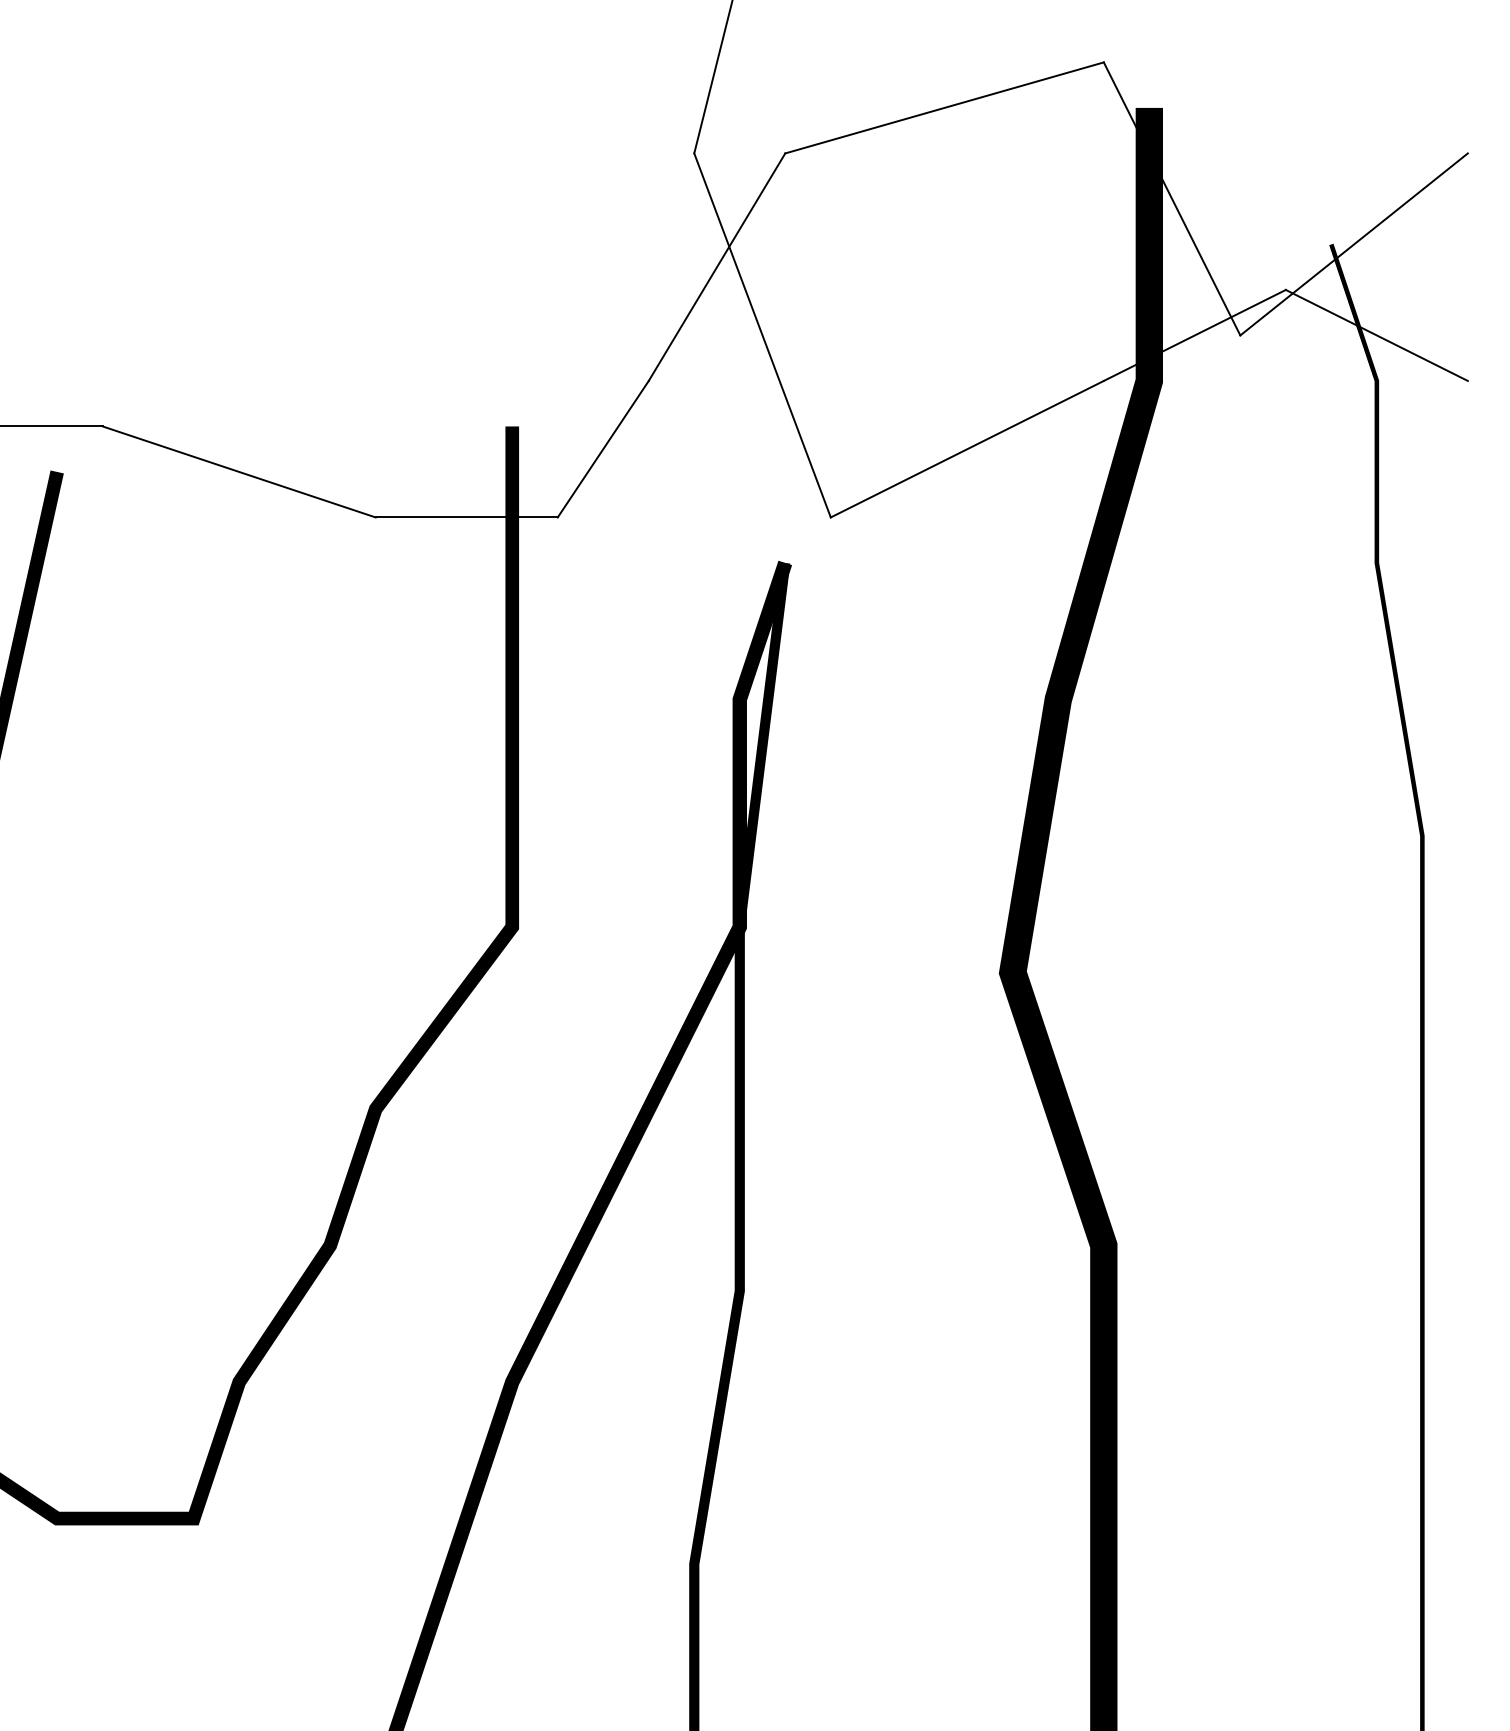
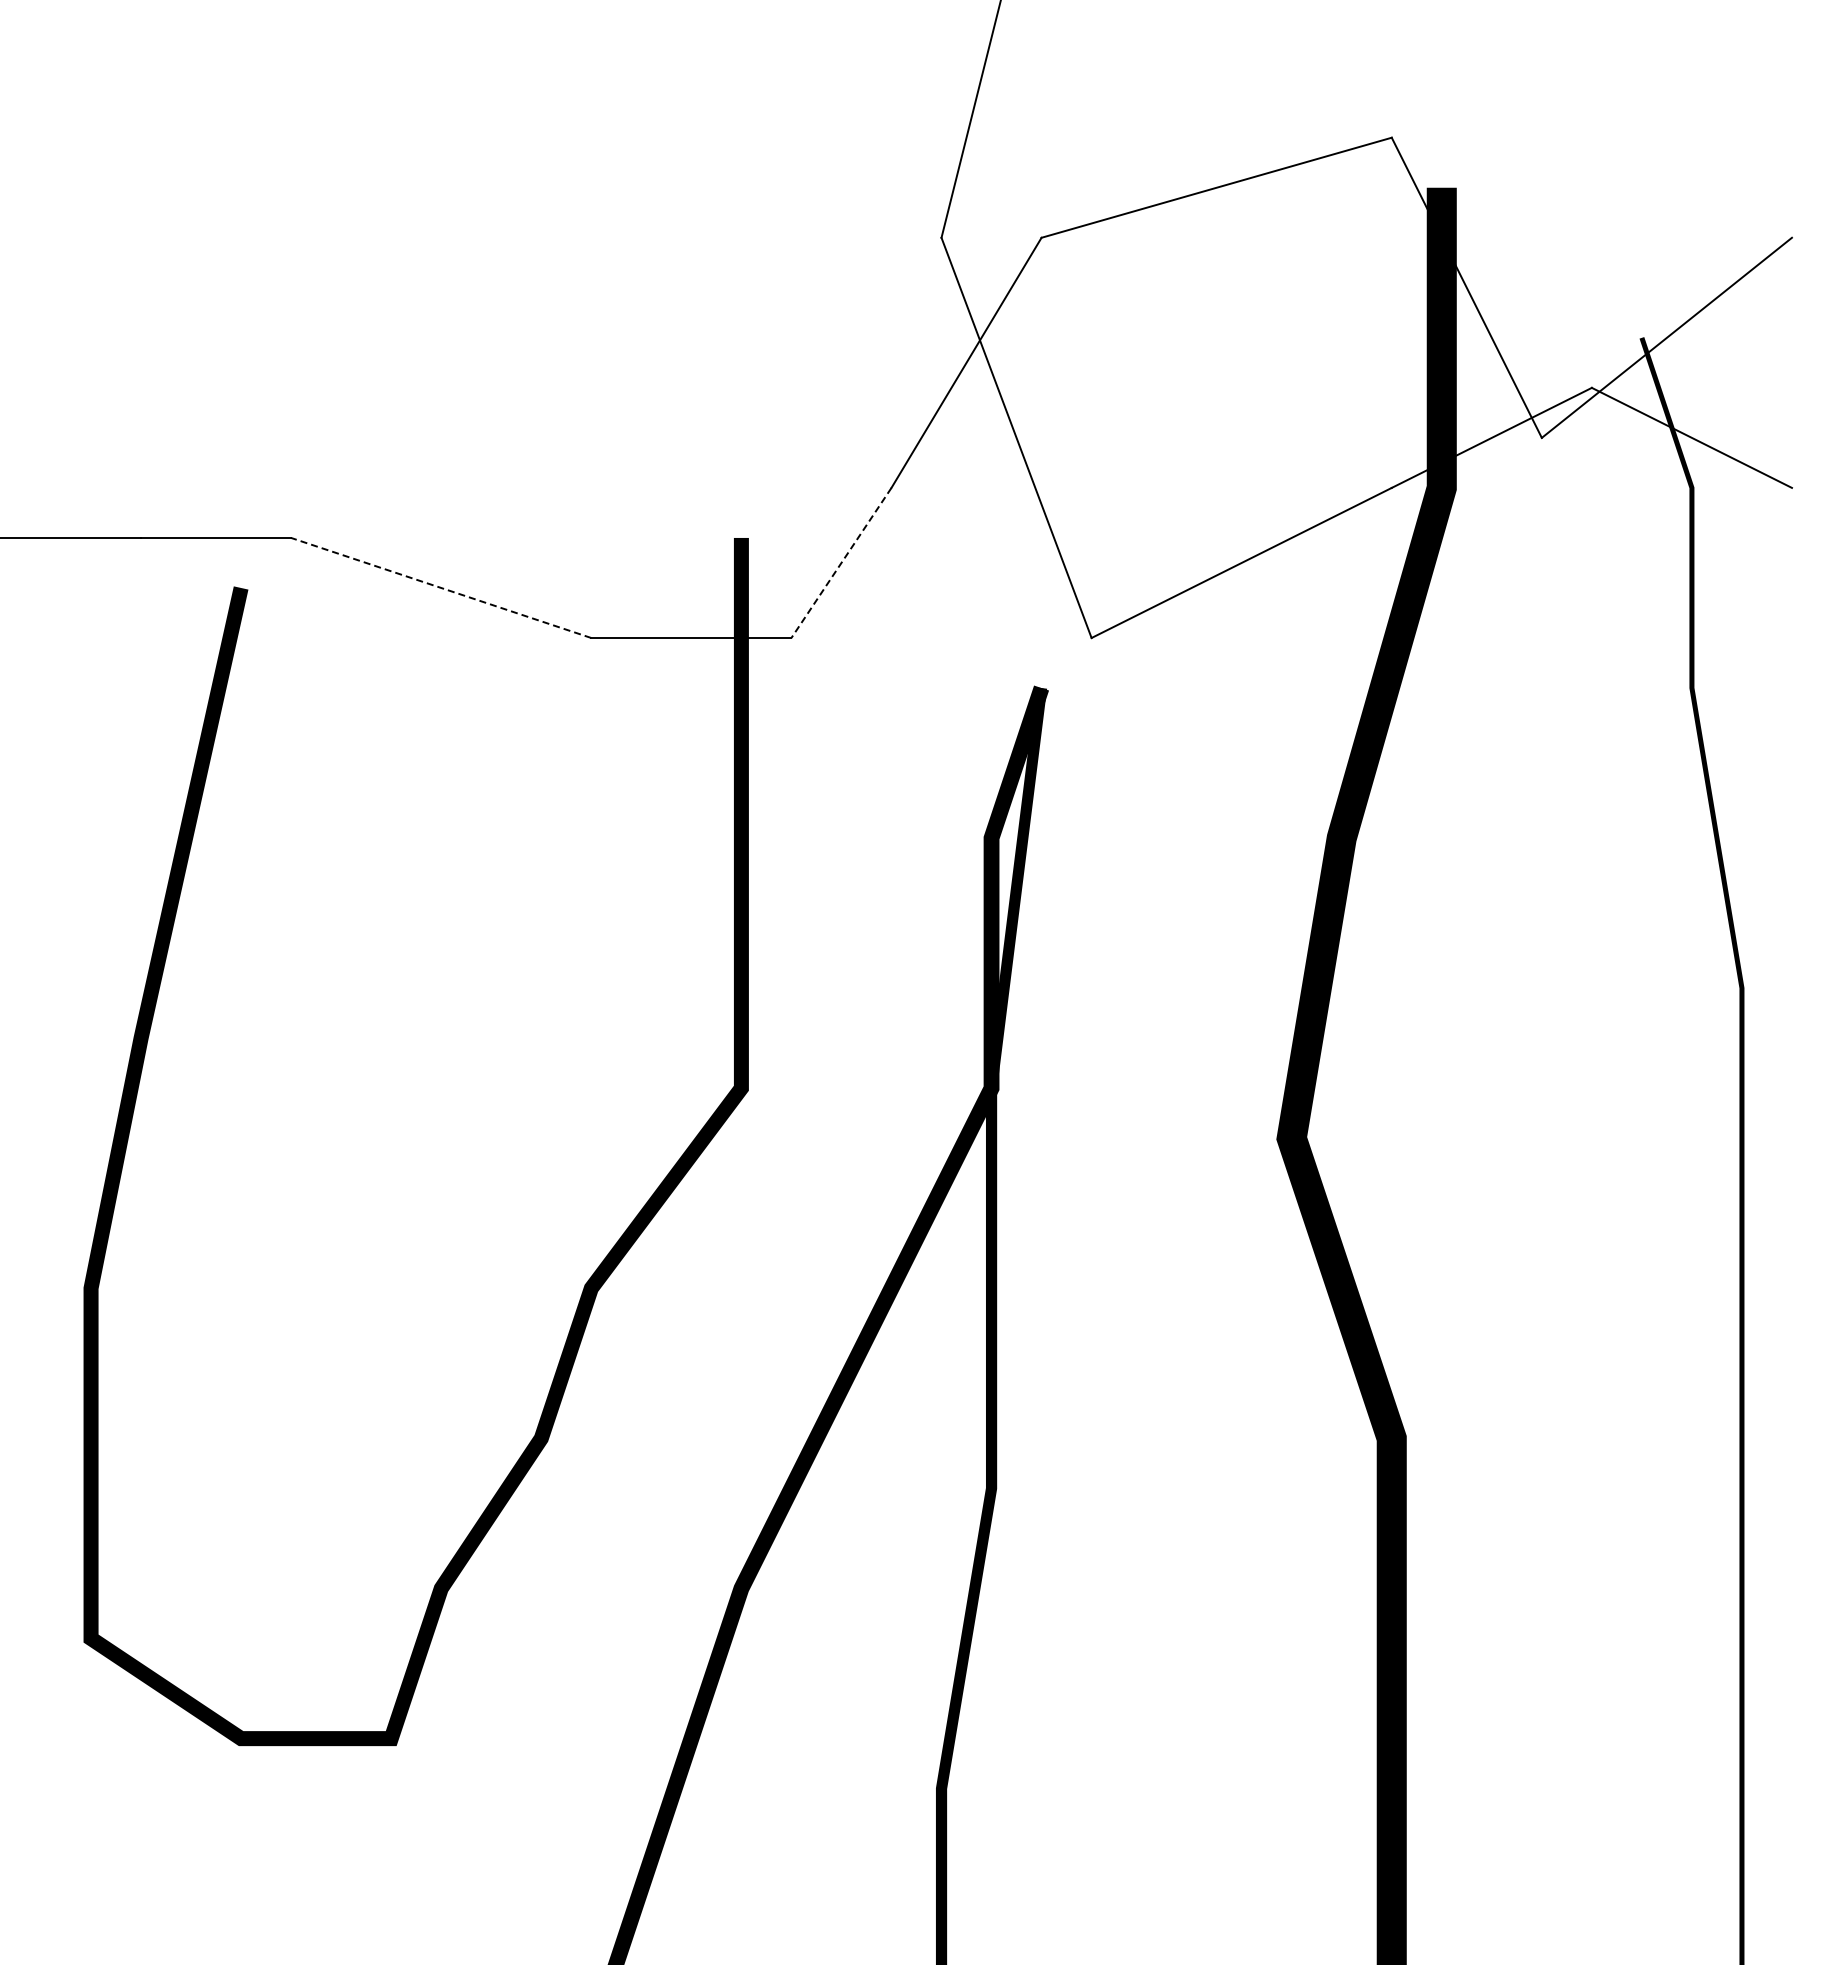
line: (603, 449) -> (841, 563), solid -> dashed
line: (238, 471) -> (440, 587), solid -> dashed

